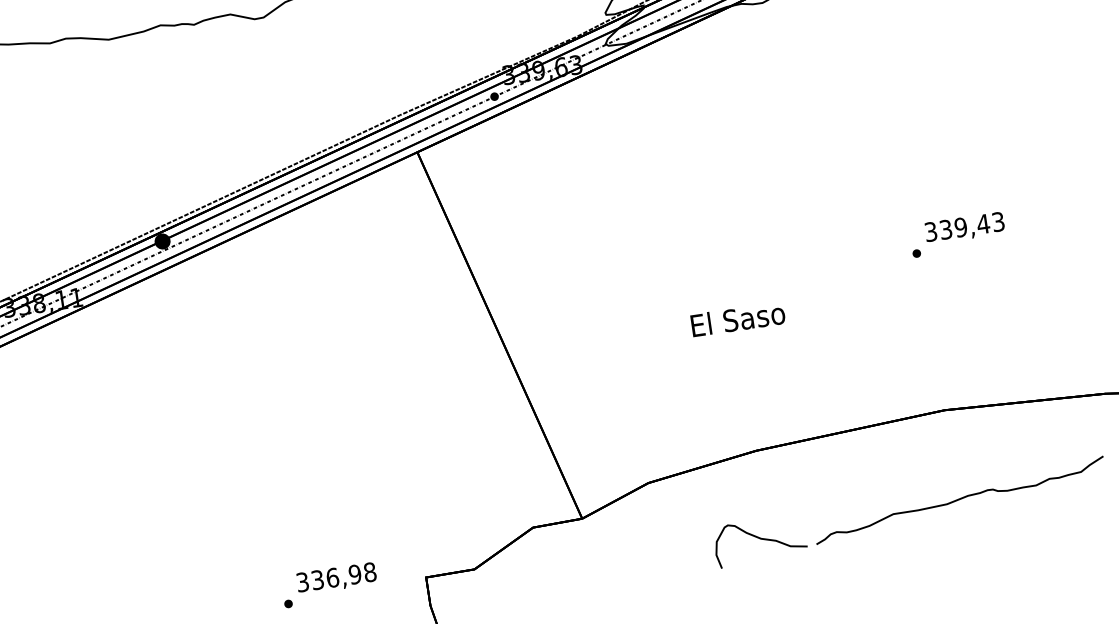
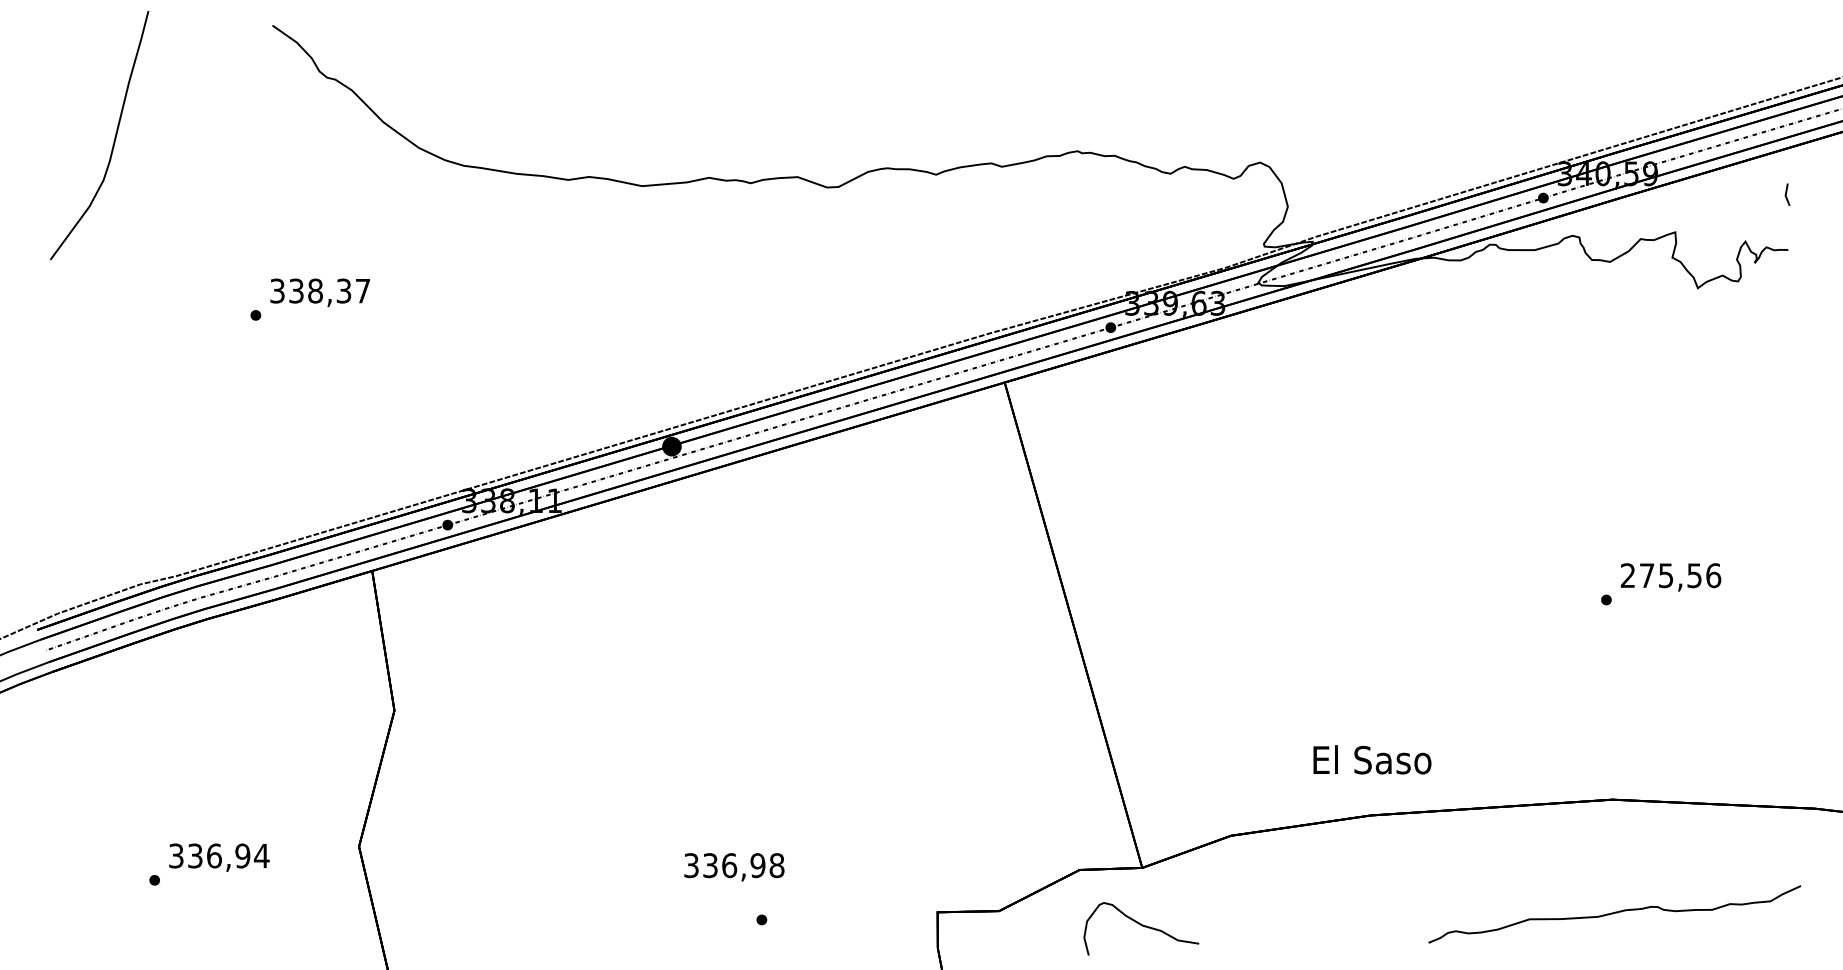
text: (964, 226) -> (1670, 575), 339,43 -> 275,56
text: (738, 319) -> (1372, 759), moved
curve: (761, 539) -> (1142, 926), moved
text: (336, 578) -> (734, 867), moved

